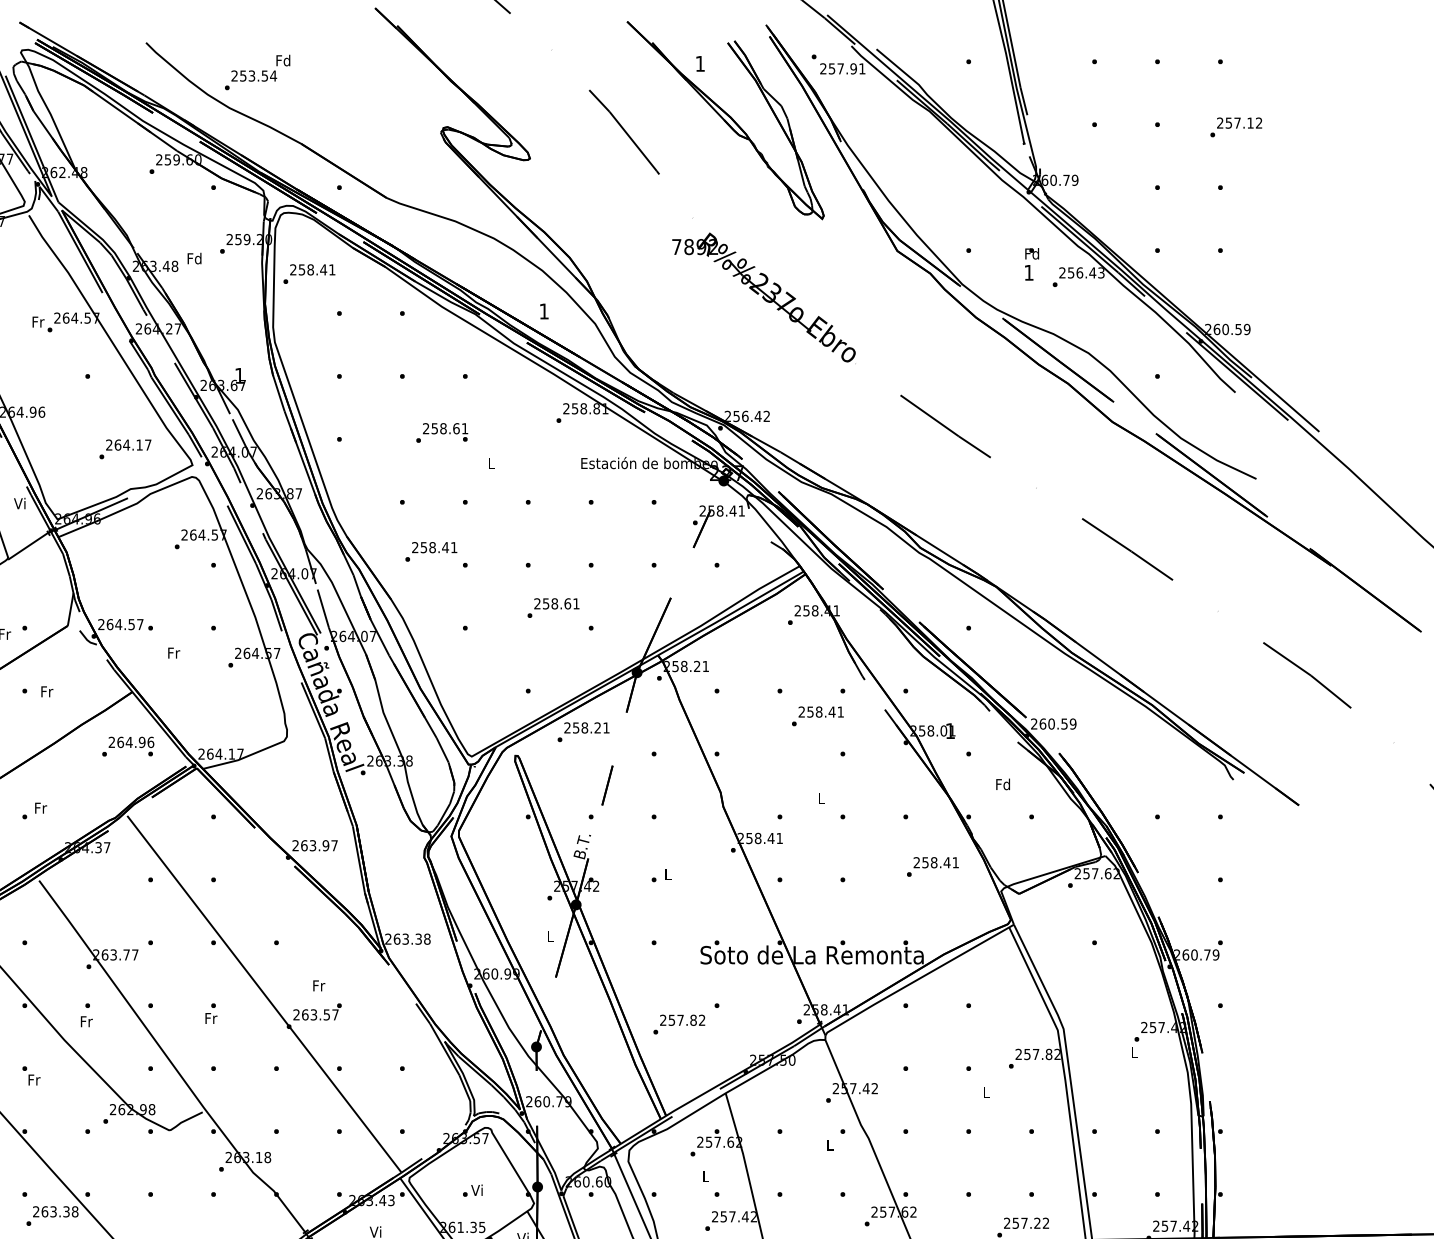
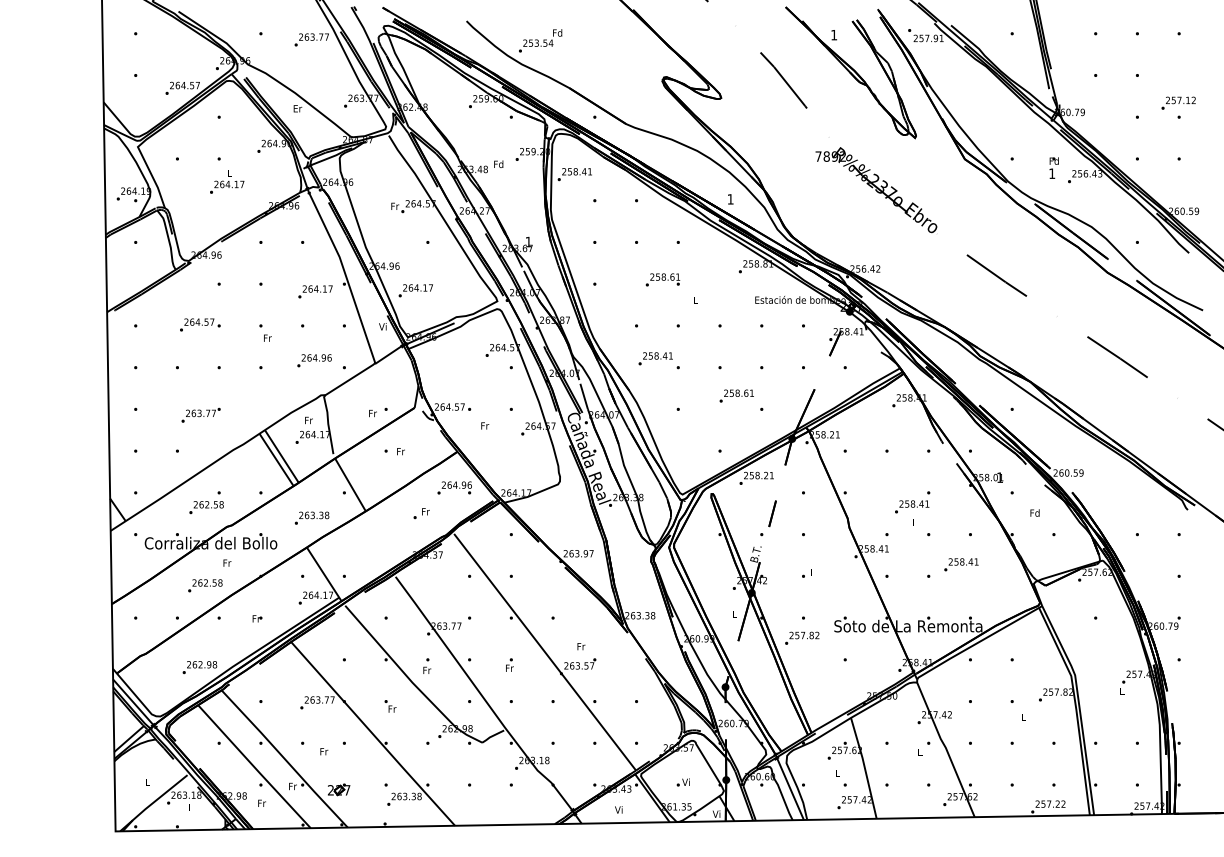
text: (1236, 126) -> (1178, 102), moved
text: (124, 448) -> (415, 290), moved
text: (818, 715) -> (912, 506), moved
text: (34, 810) -> (421, 513), moved
text: (932, 866) -> (961, 564), moved
text: (679, 1023) -> (802, 637), moved

